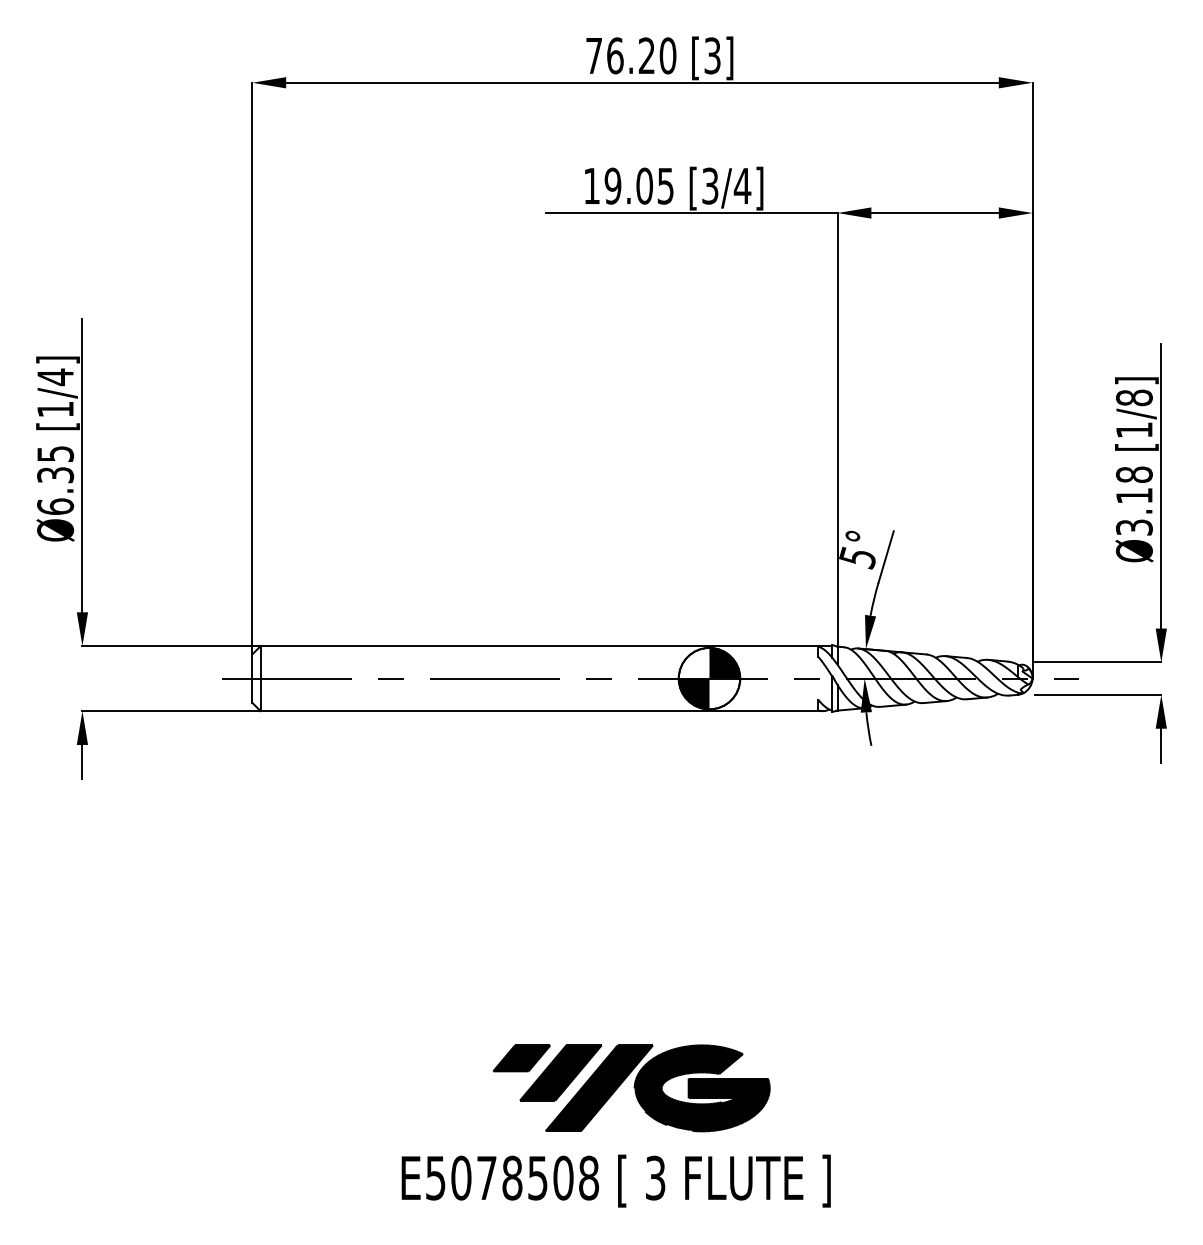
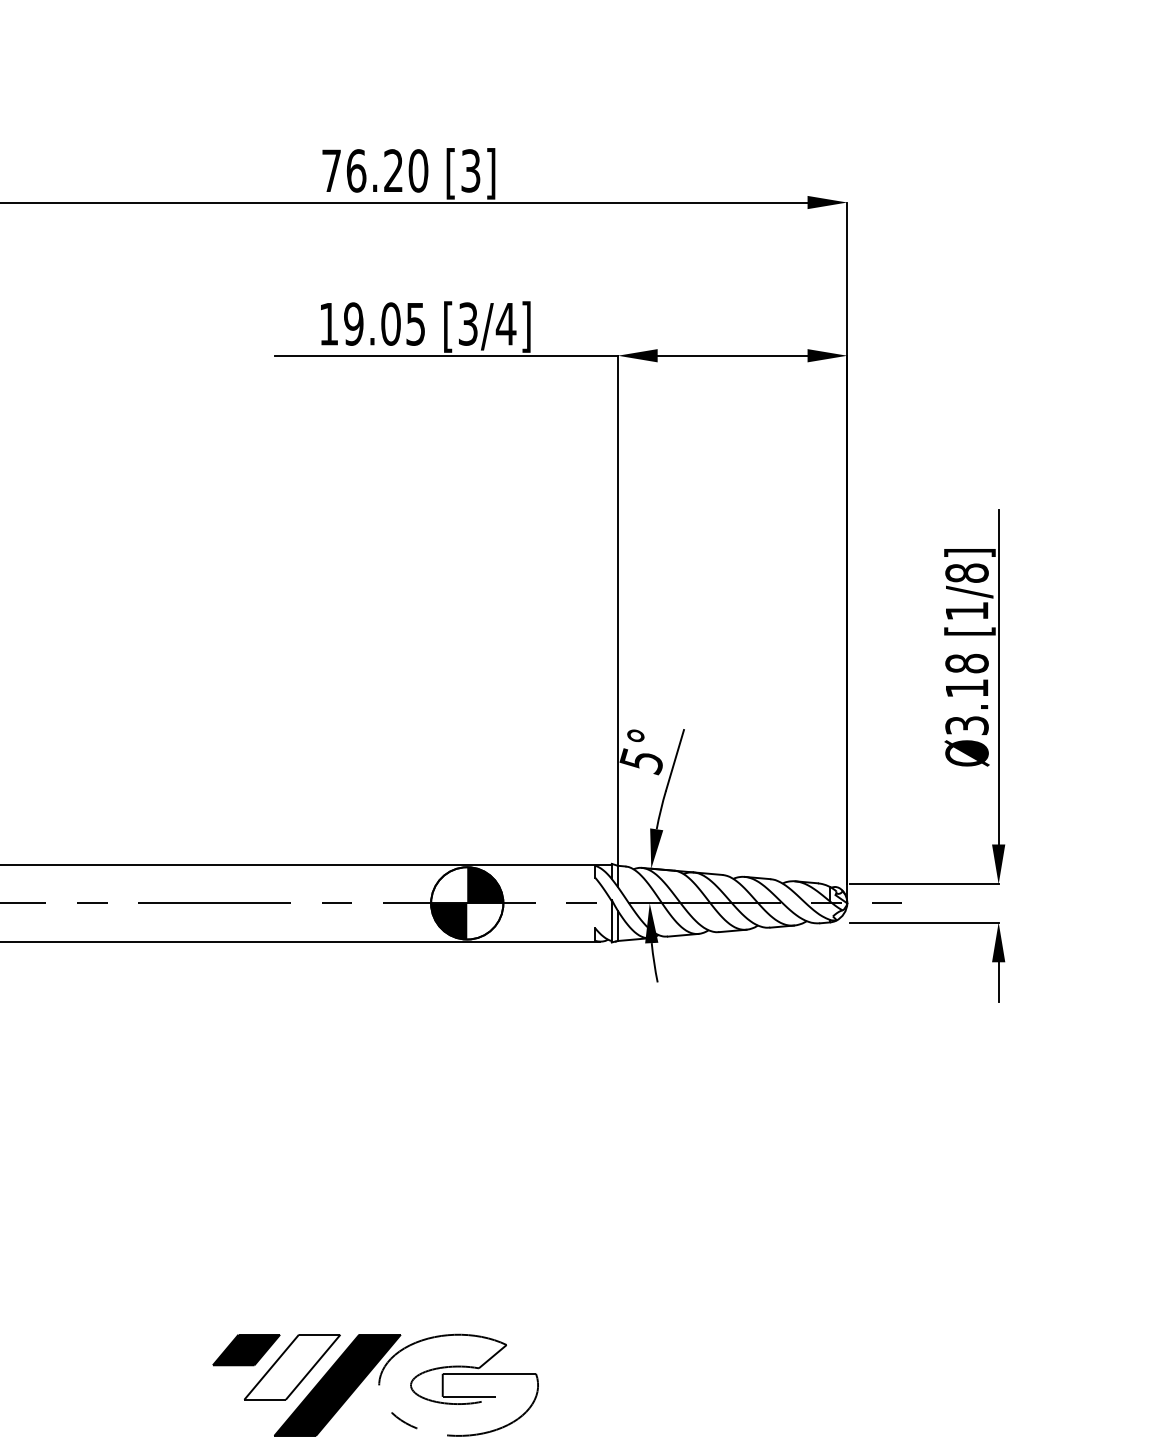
fill: (560, 1072) -> (292, 1366), removed
fill: (701, 1088) -> (457, 1385), removed

